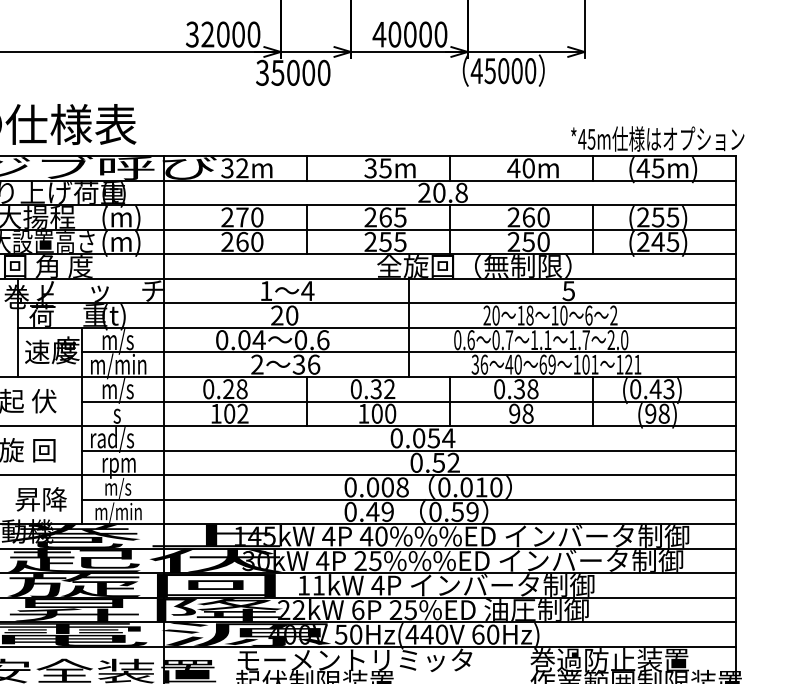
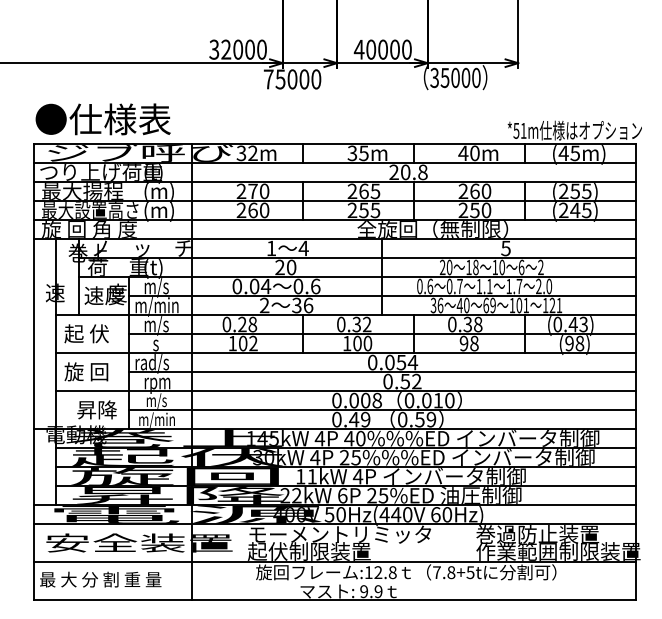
text: (476, 70) -> (434, 77), 45000 -> 35000
text: (262, 73) -> (268, 79), 35000 -> 75000
text: (586, 138) -> (519, 130), *45m -> *51m

